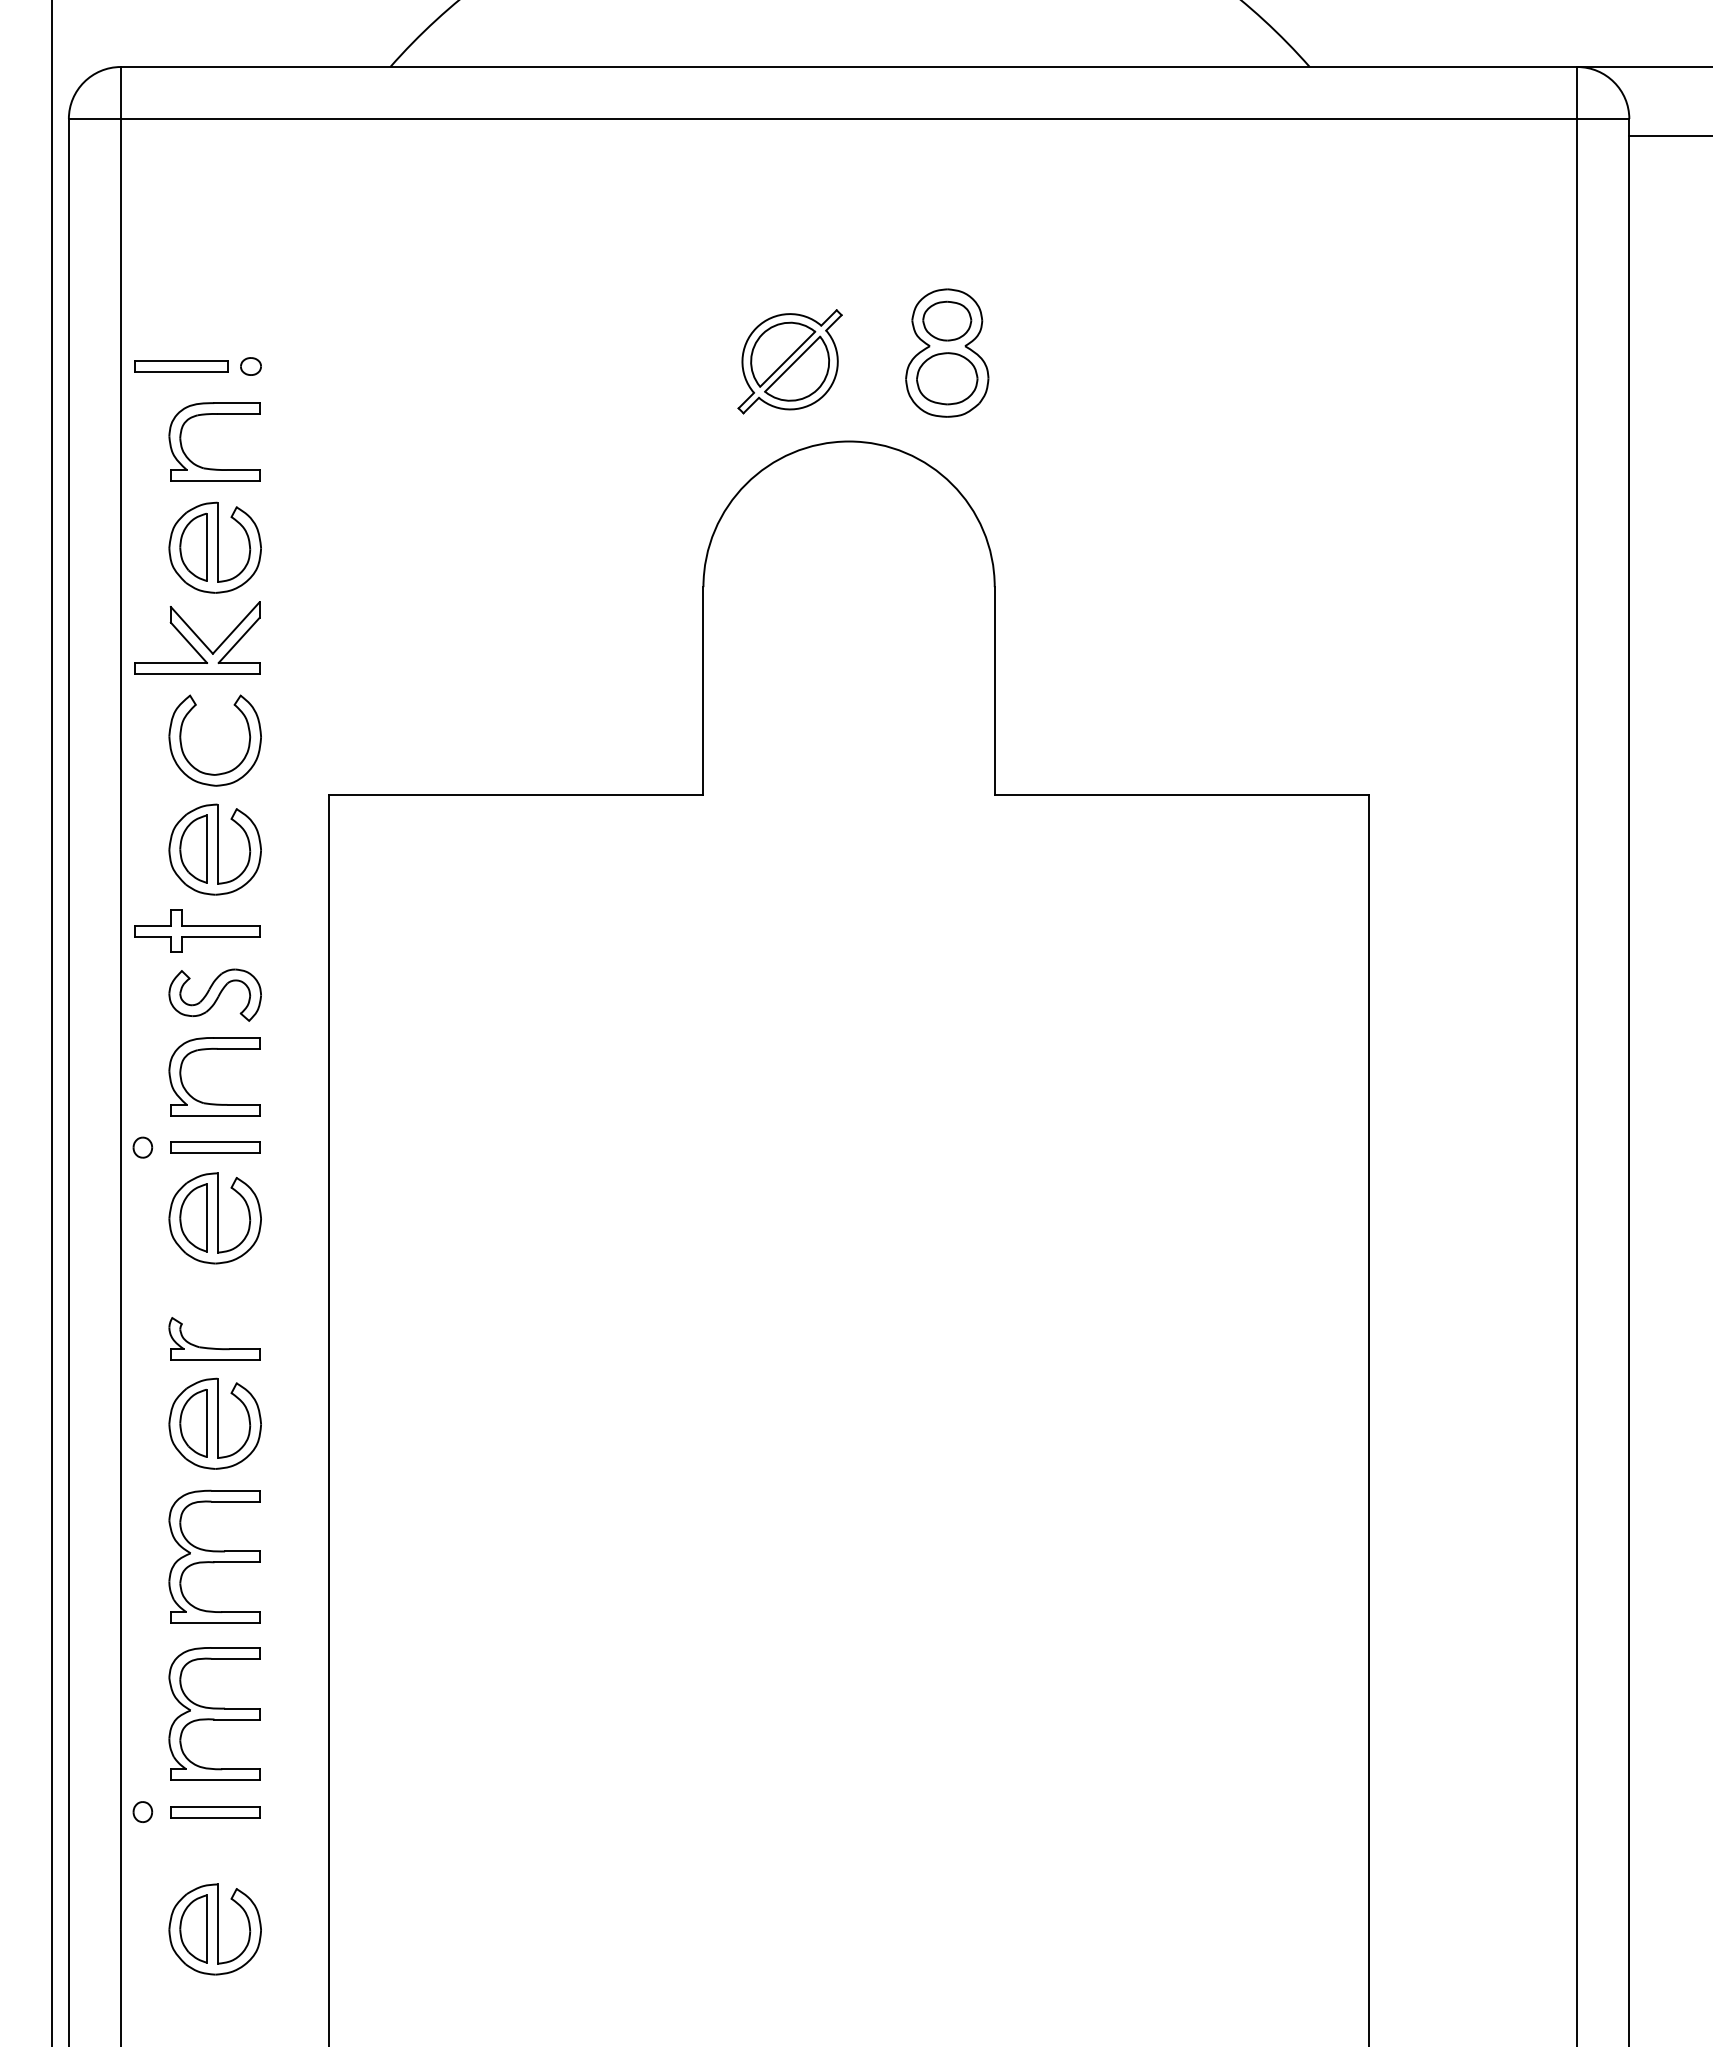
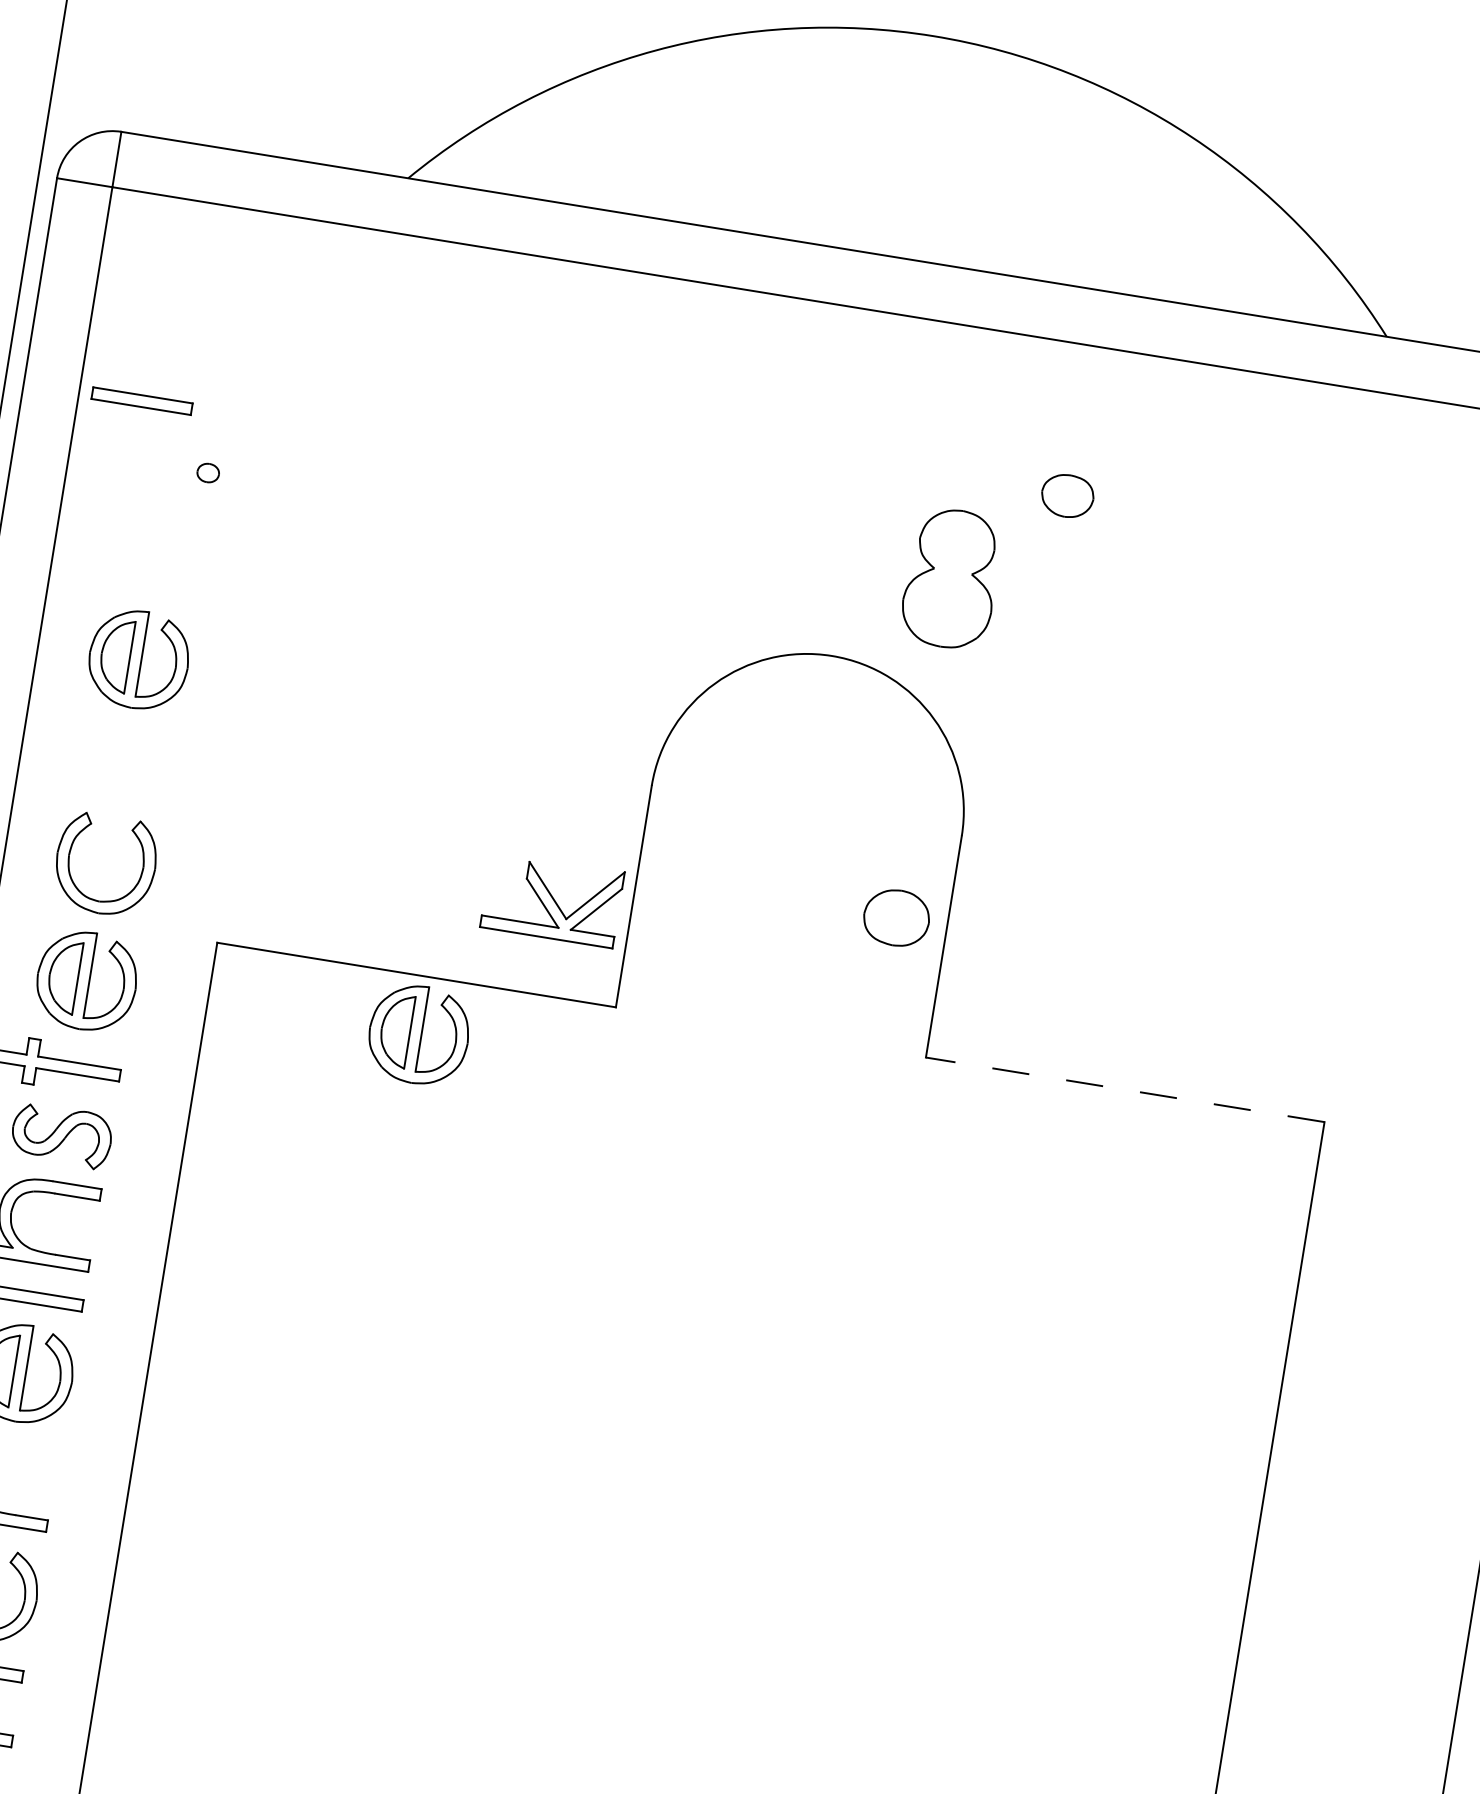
part: (947, 320) -> (1068, 495), moved
part: (789, 361) -> (782, 560), removed
part: (181, 366) -> (141, 401), moved
part: (947, 378) -> (896, 917), moved
part: (207, 415) -> (153, 517), removed
part: (197, 637) -> (552, 899), moved
line: (1181, 795) -> (1124, 1090), solid -> dashed
part: (526, 849) -> (418, 1034), added

